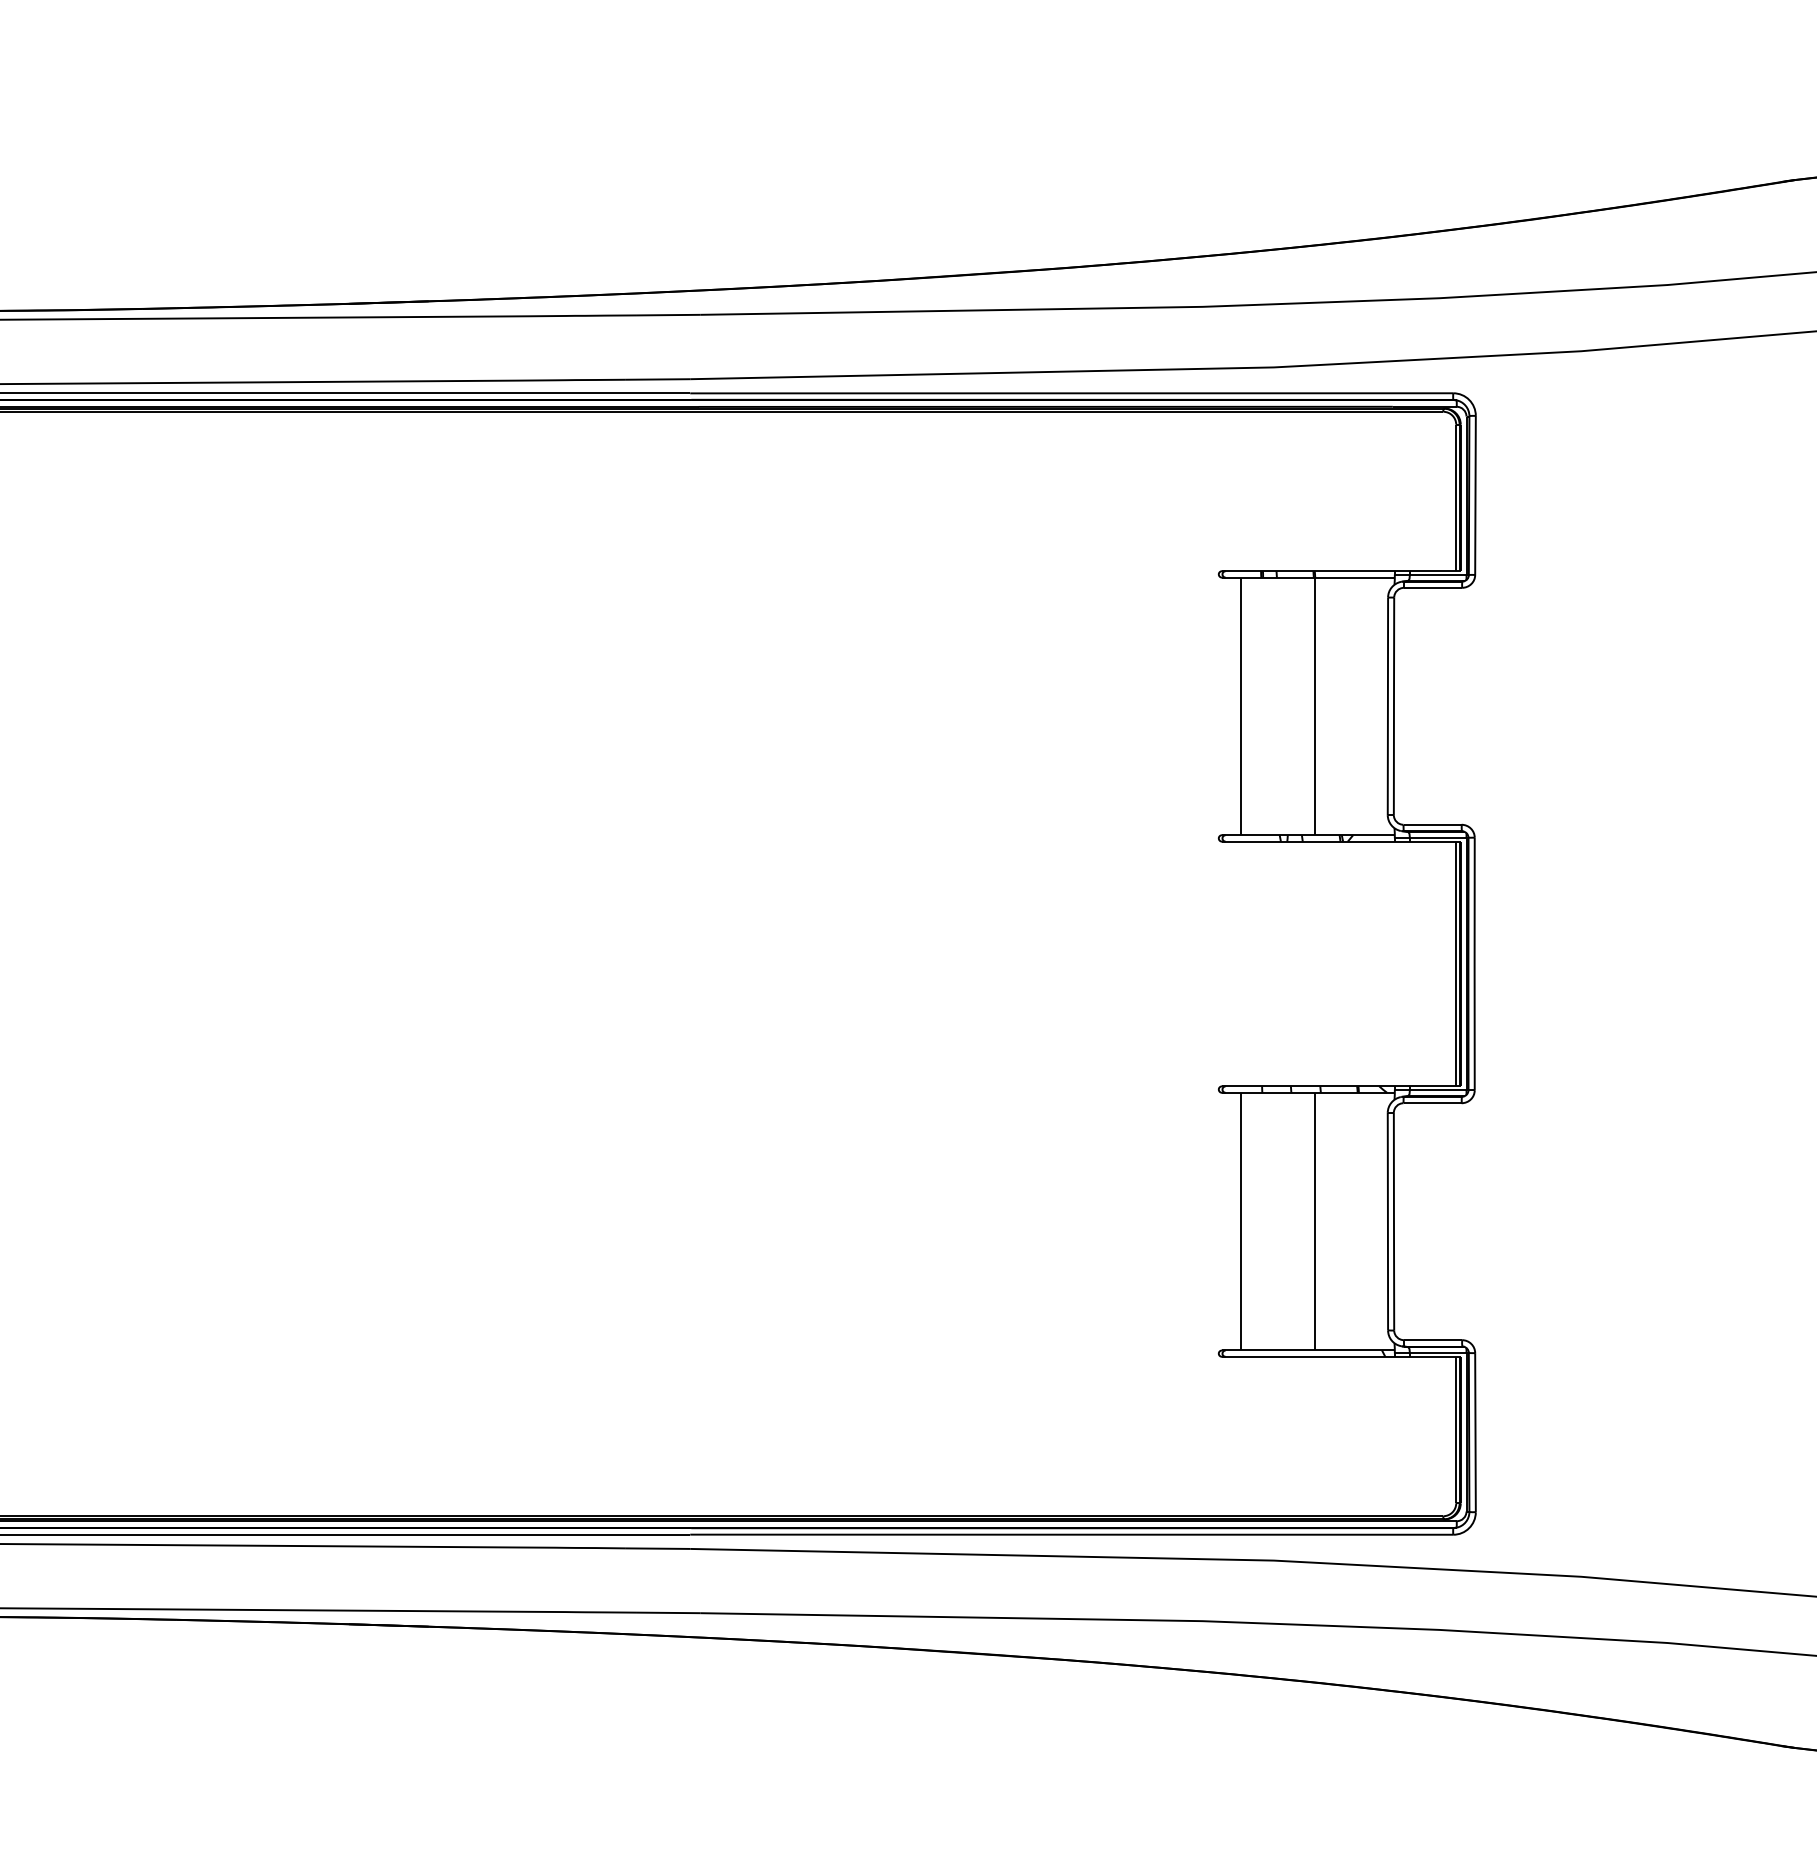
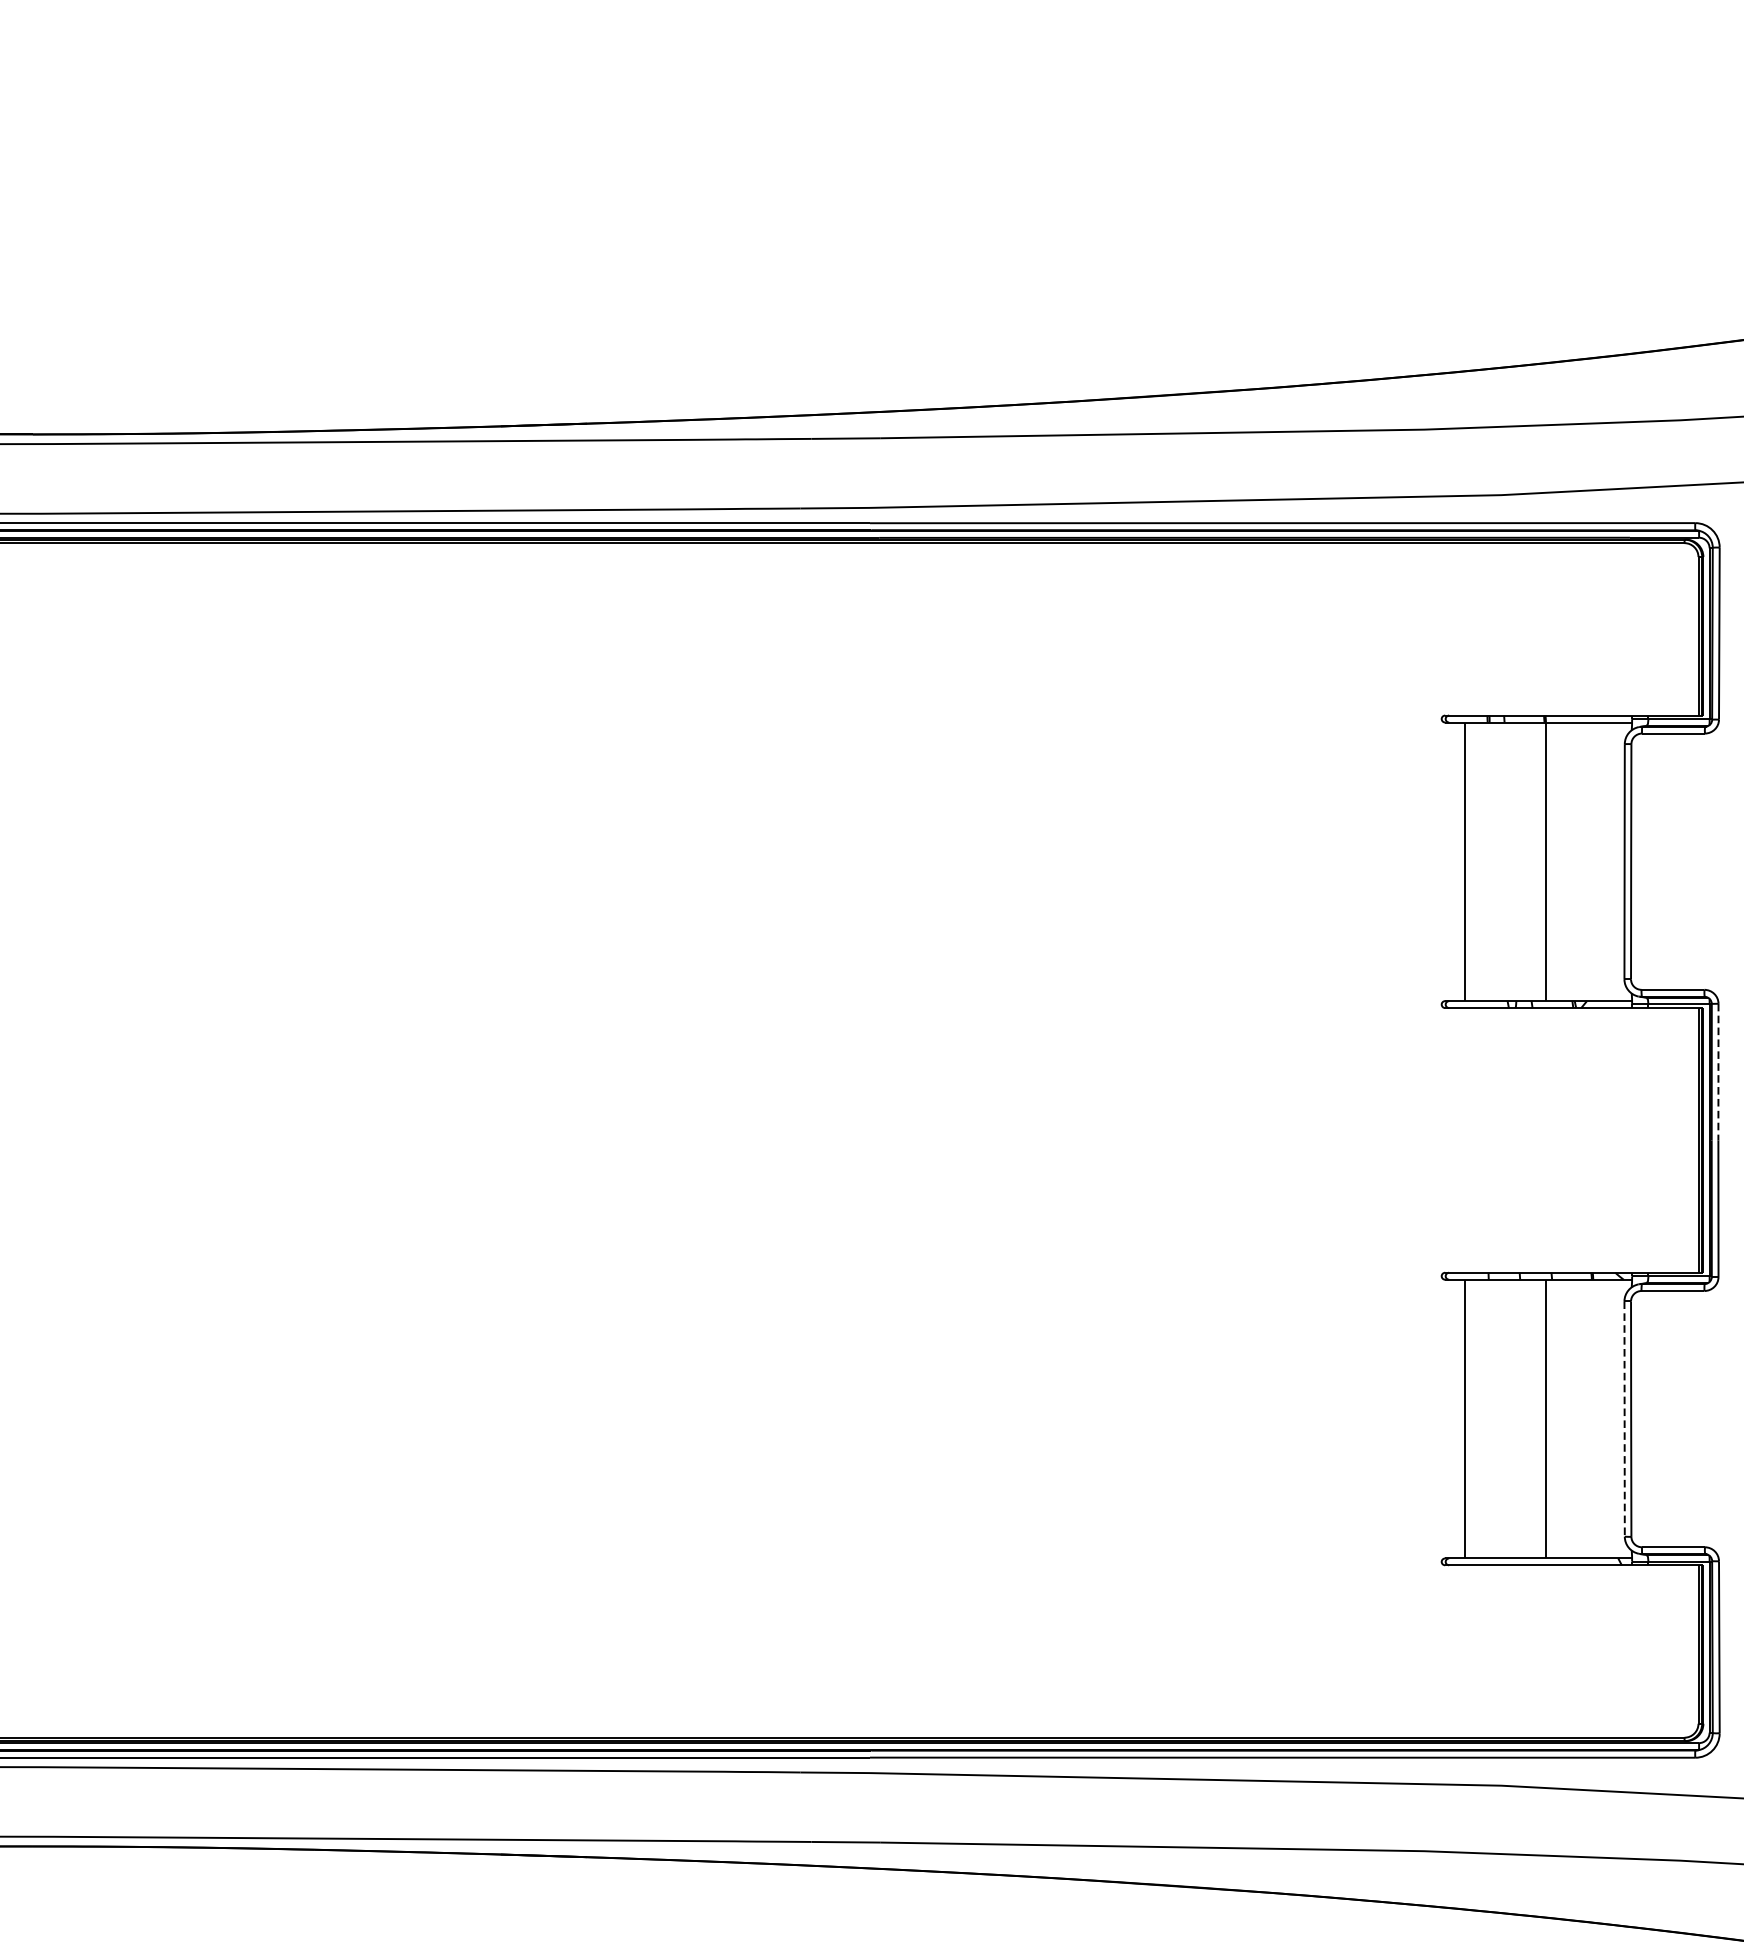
line: (1474, 901) -> (1718, 1072), solid -> dashed
line: (1387, 1221) -> (1624, 1418), solid -> dashed

